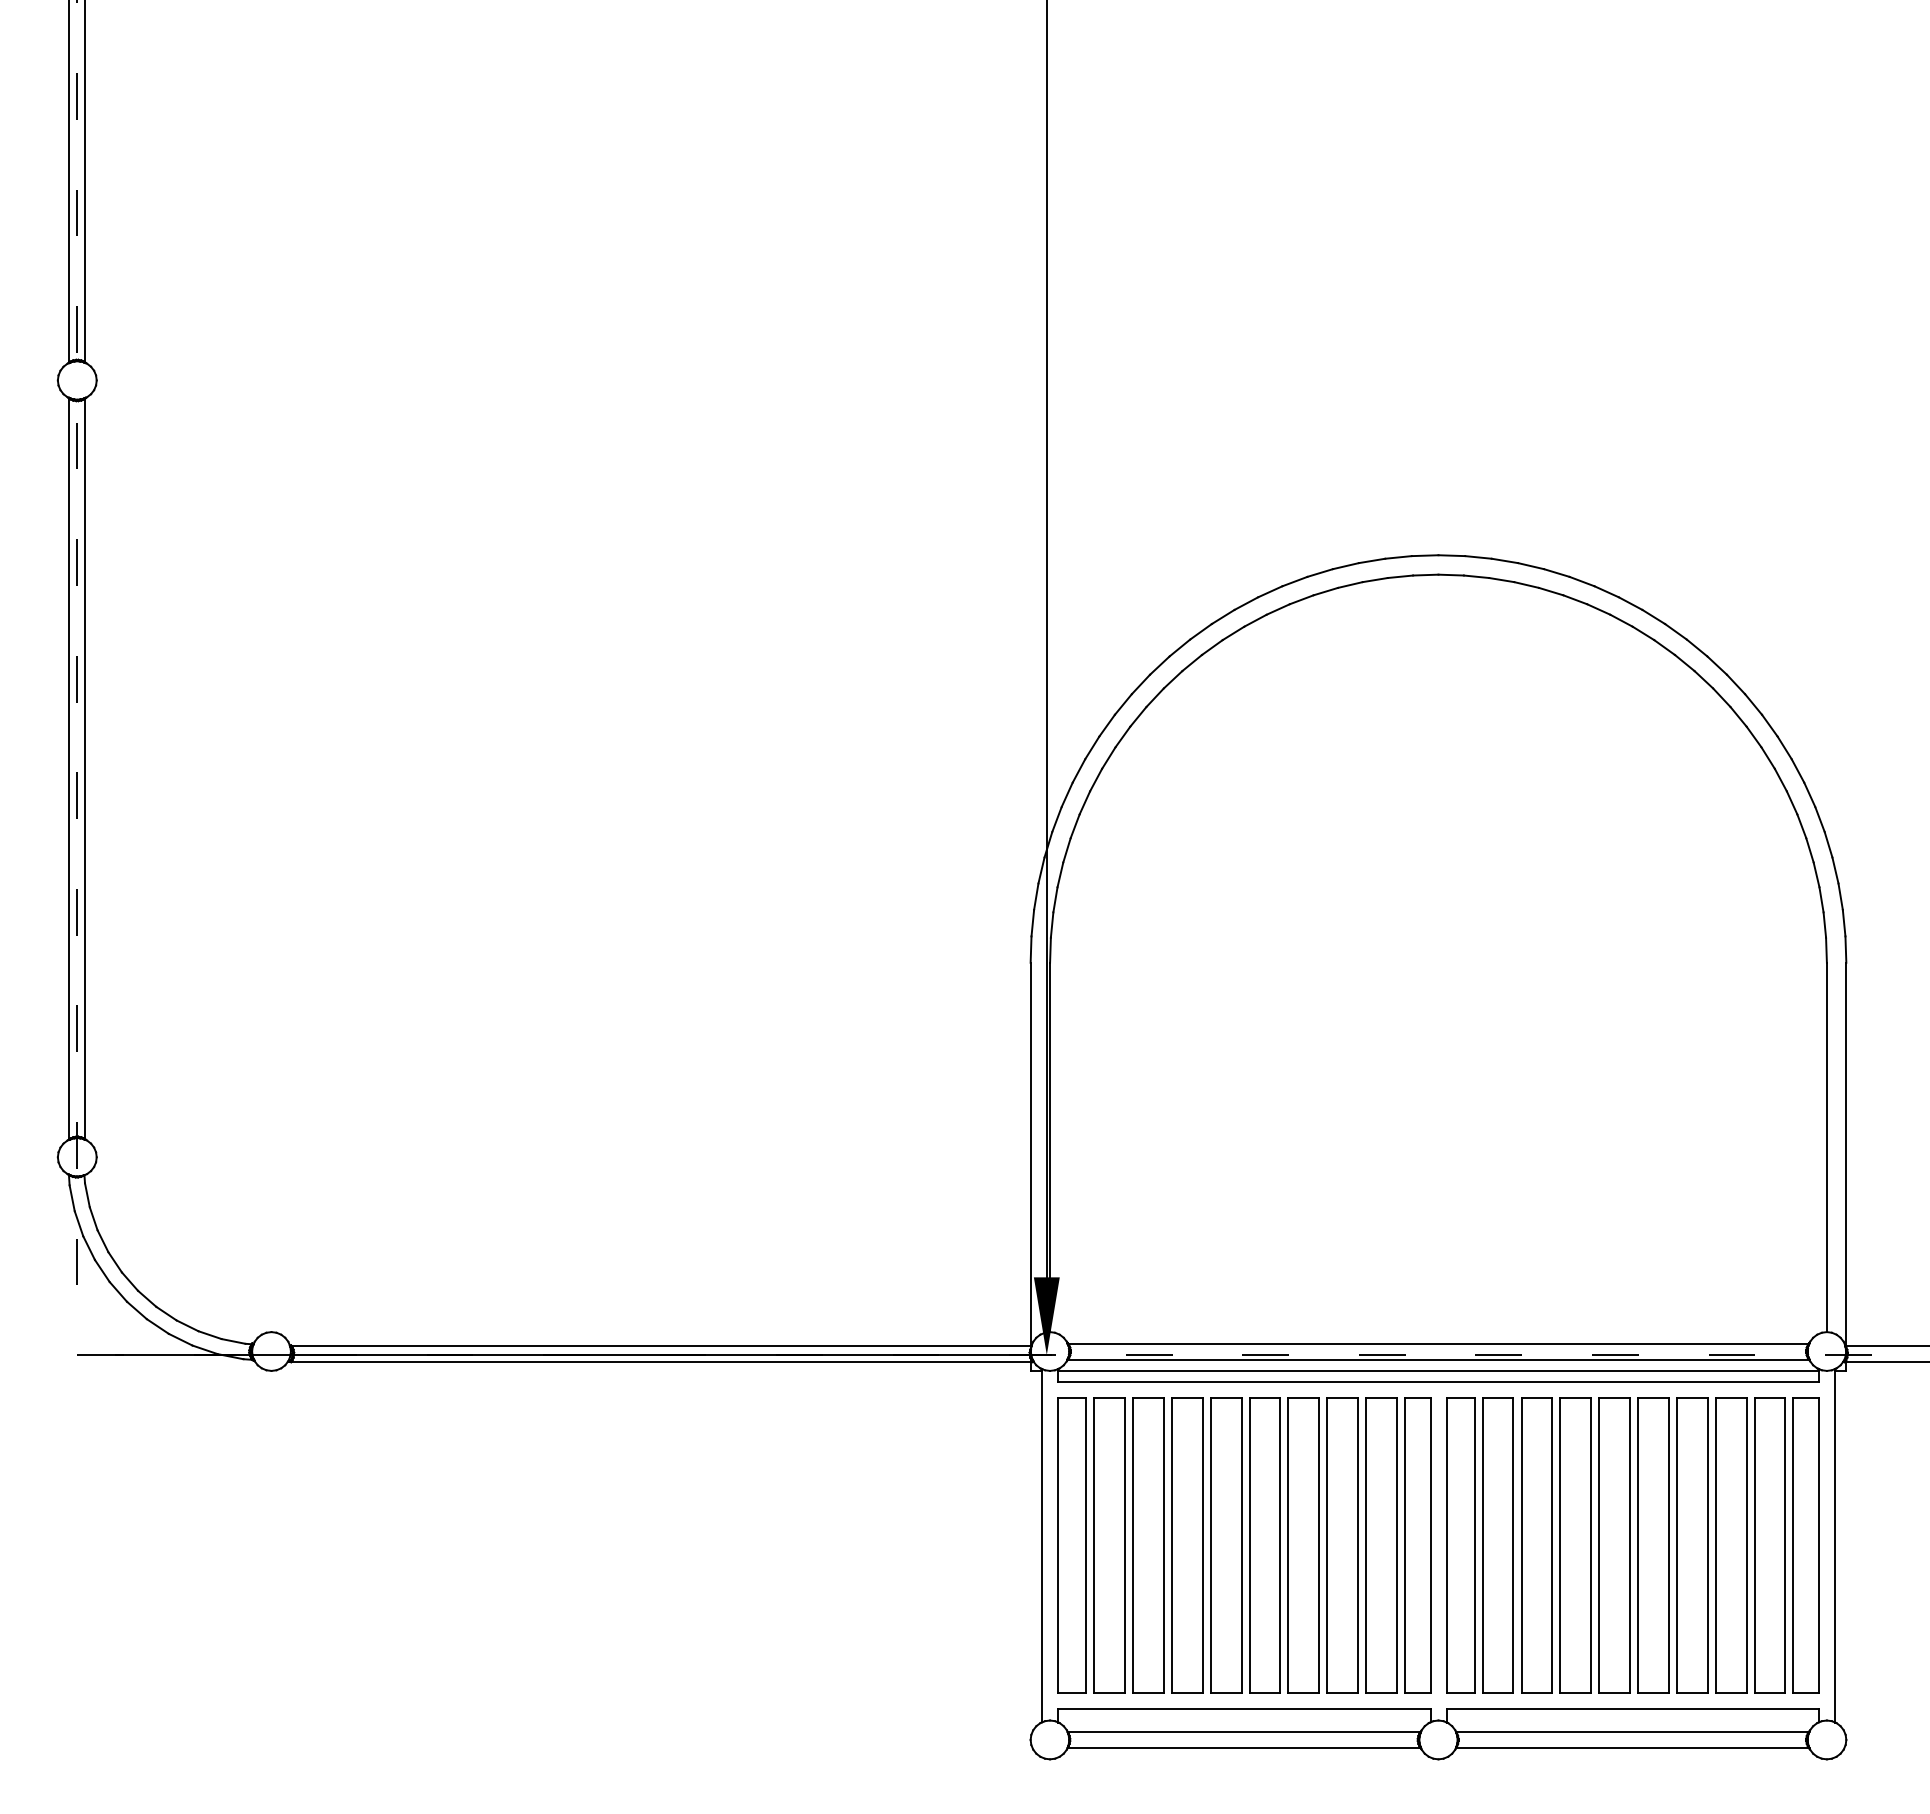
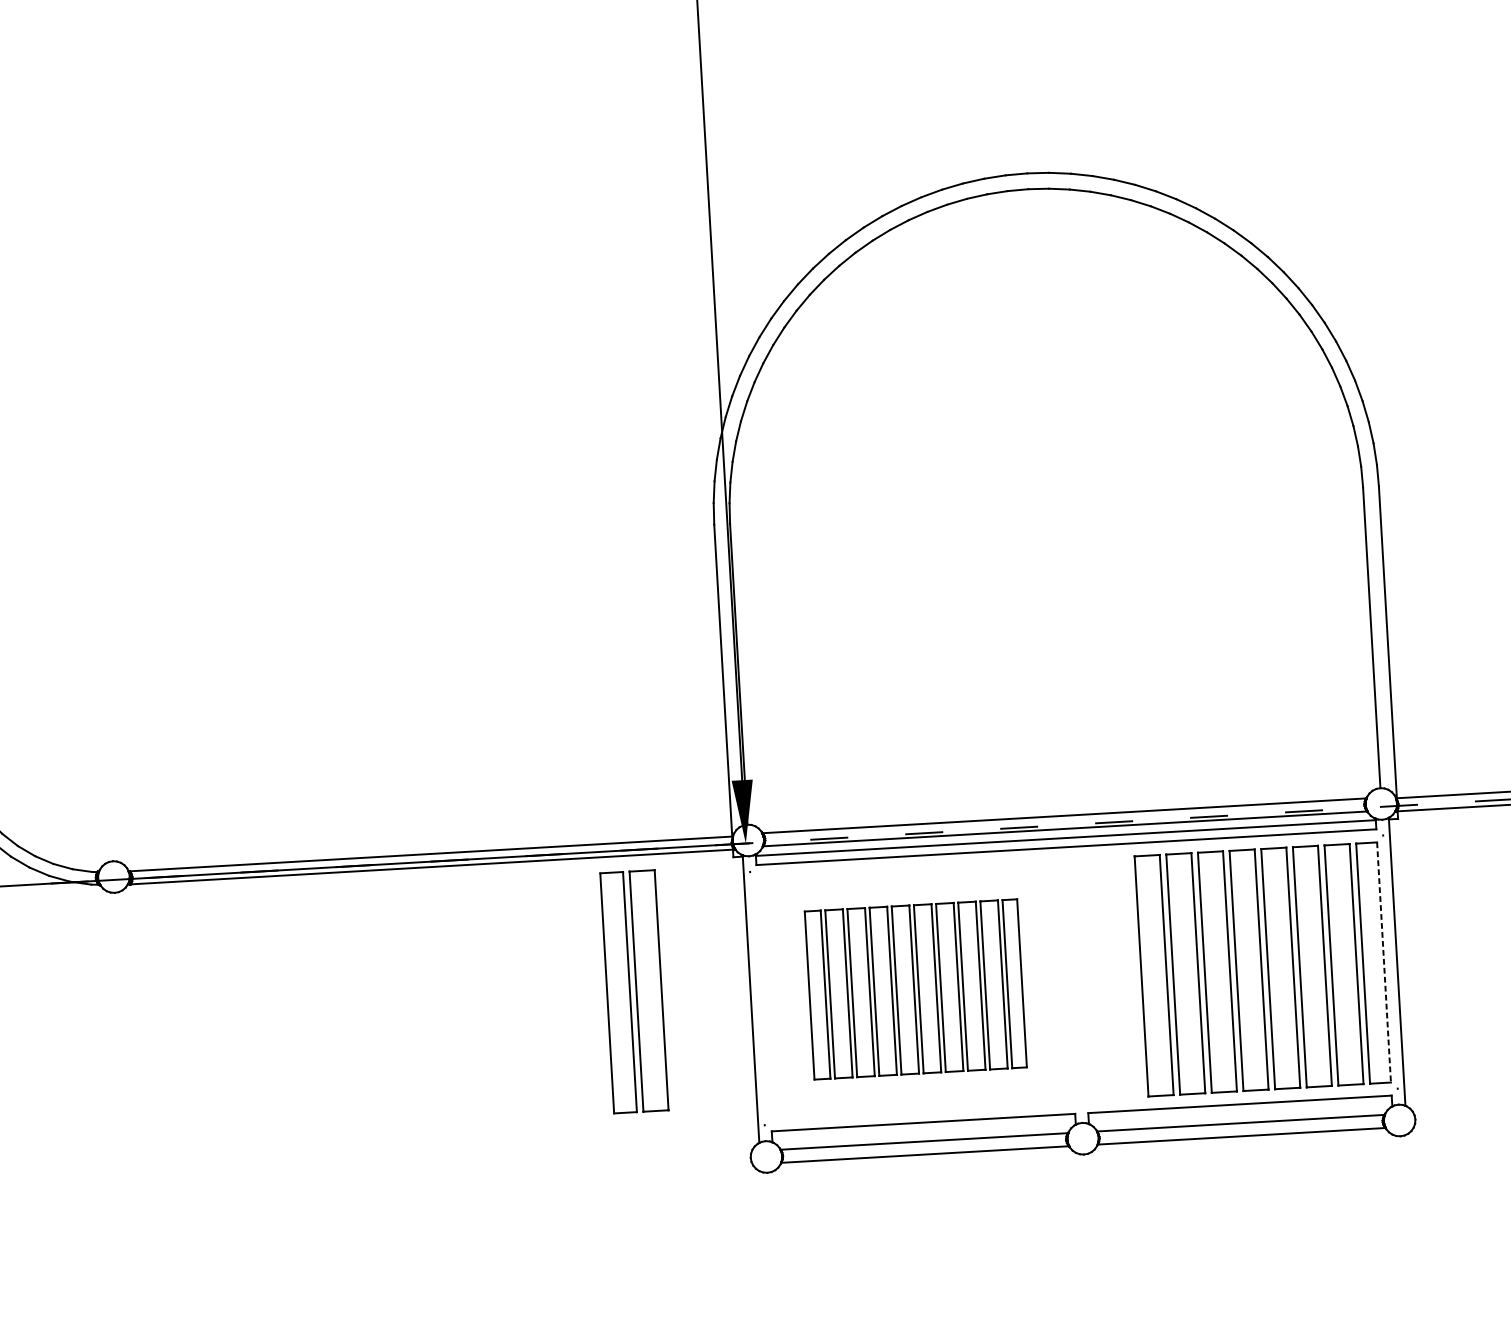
part: (1244, 1545) -> (915, 989), size x0.7
part: (1479, 1545) -> (633, 991), moved
line: (1819, 1546) -> (1384, 963), solid -> dashed

